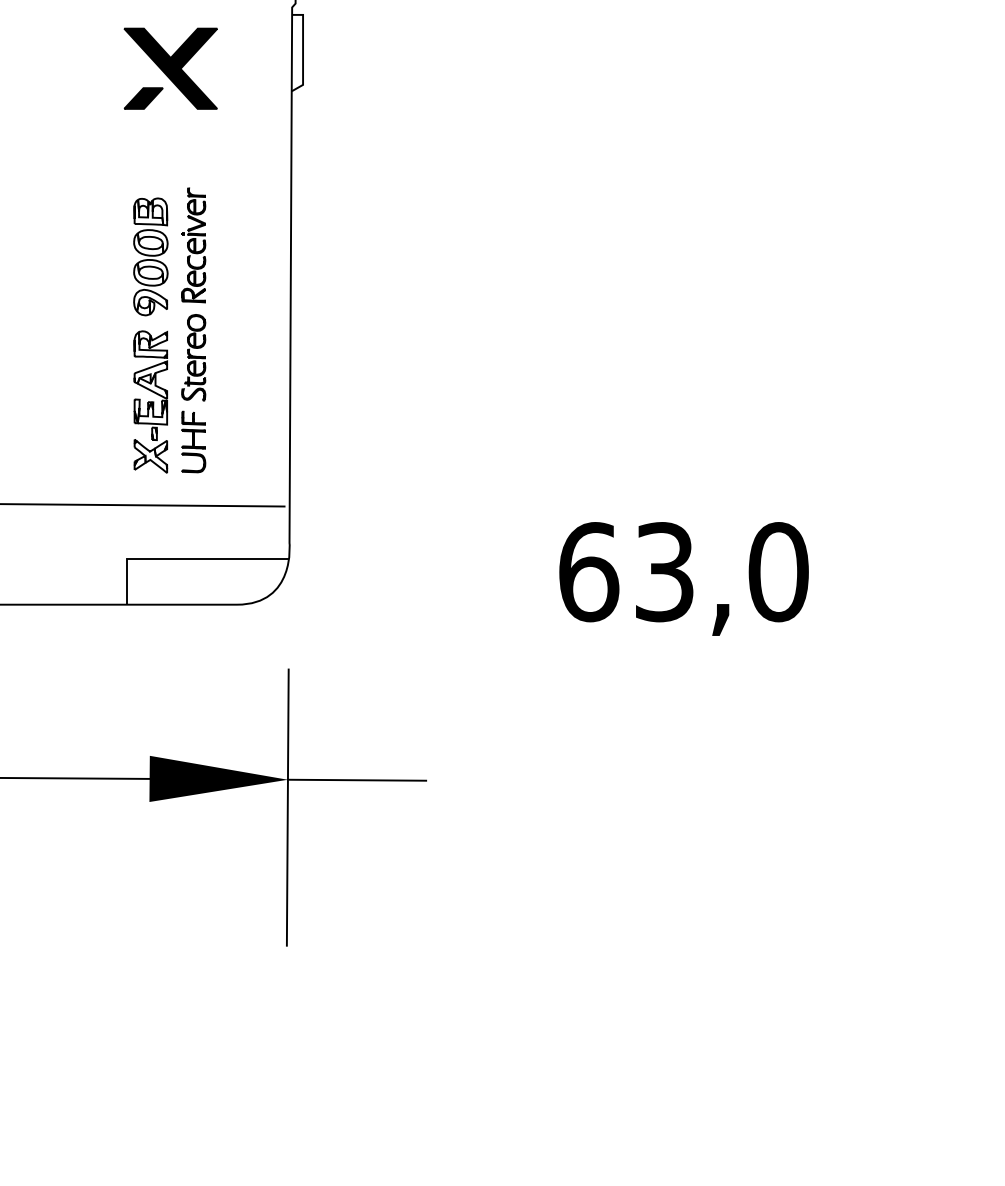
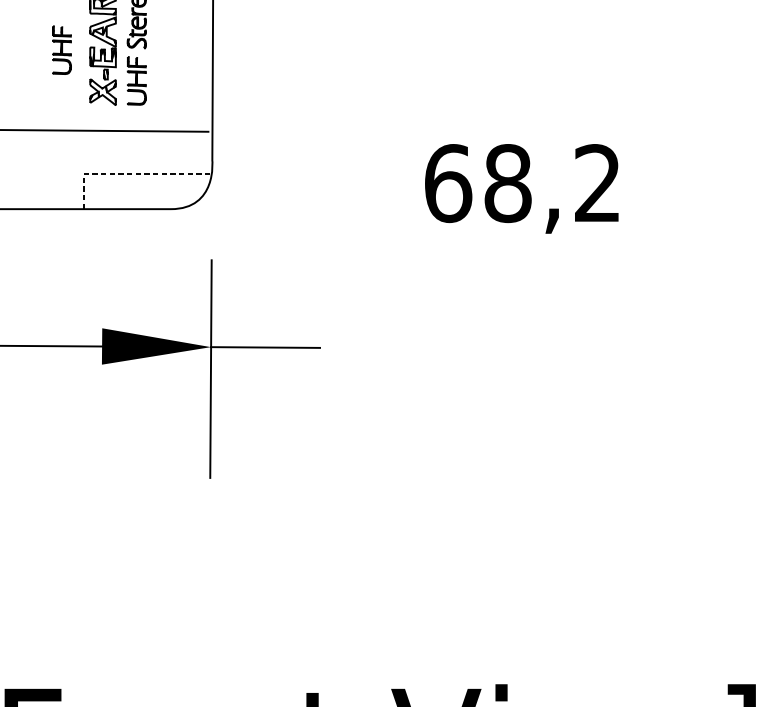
part: (98, 402) -> (61, 49), added
line: (185, 559) -> (130, 173), solid -> dashed
text: (721, 572) -> (552, 183), 63,0 -> 68,2

